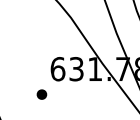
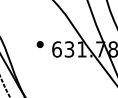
part: (40, 94) -> (39, 44), moved

